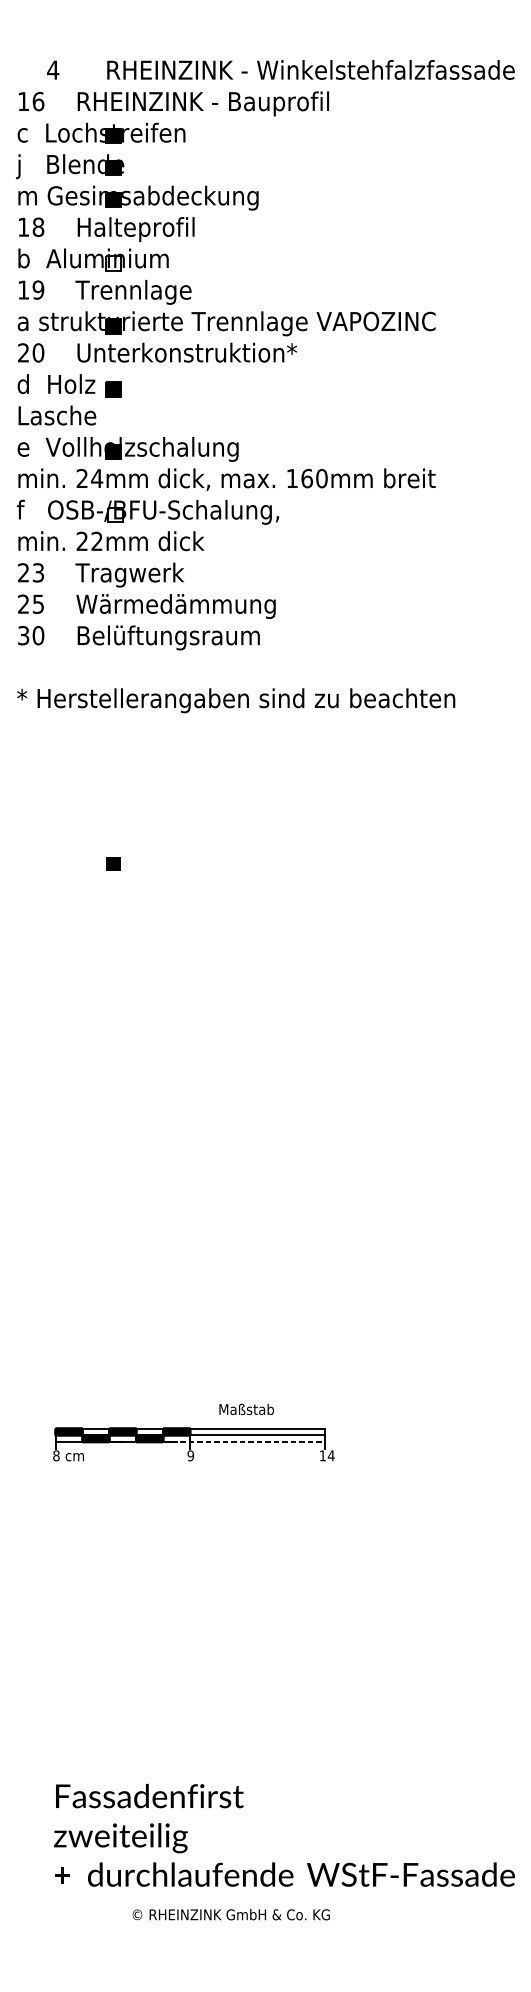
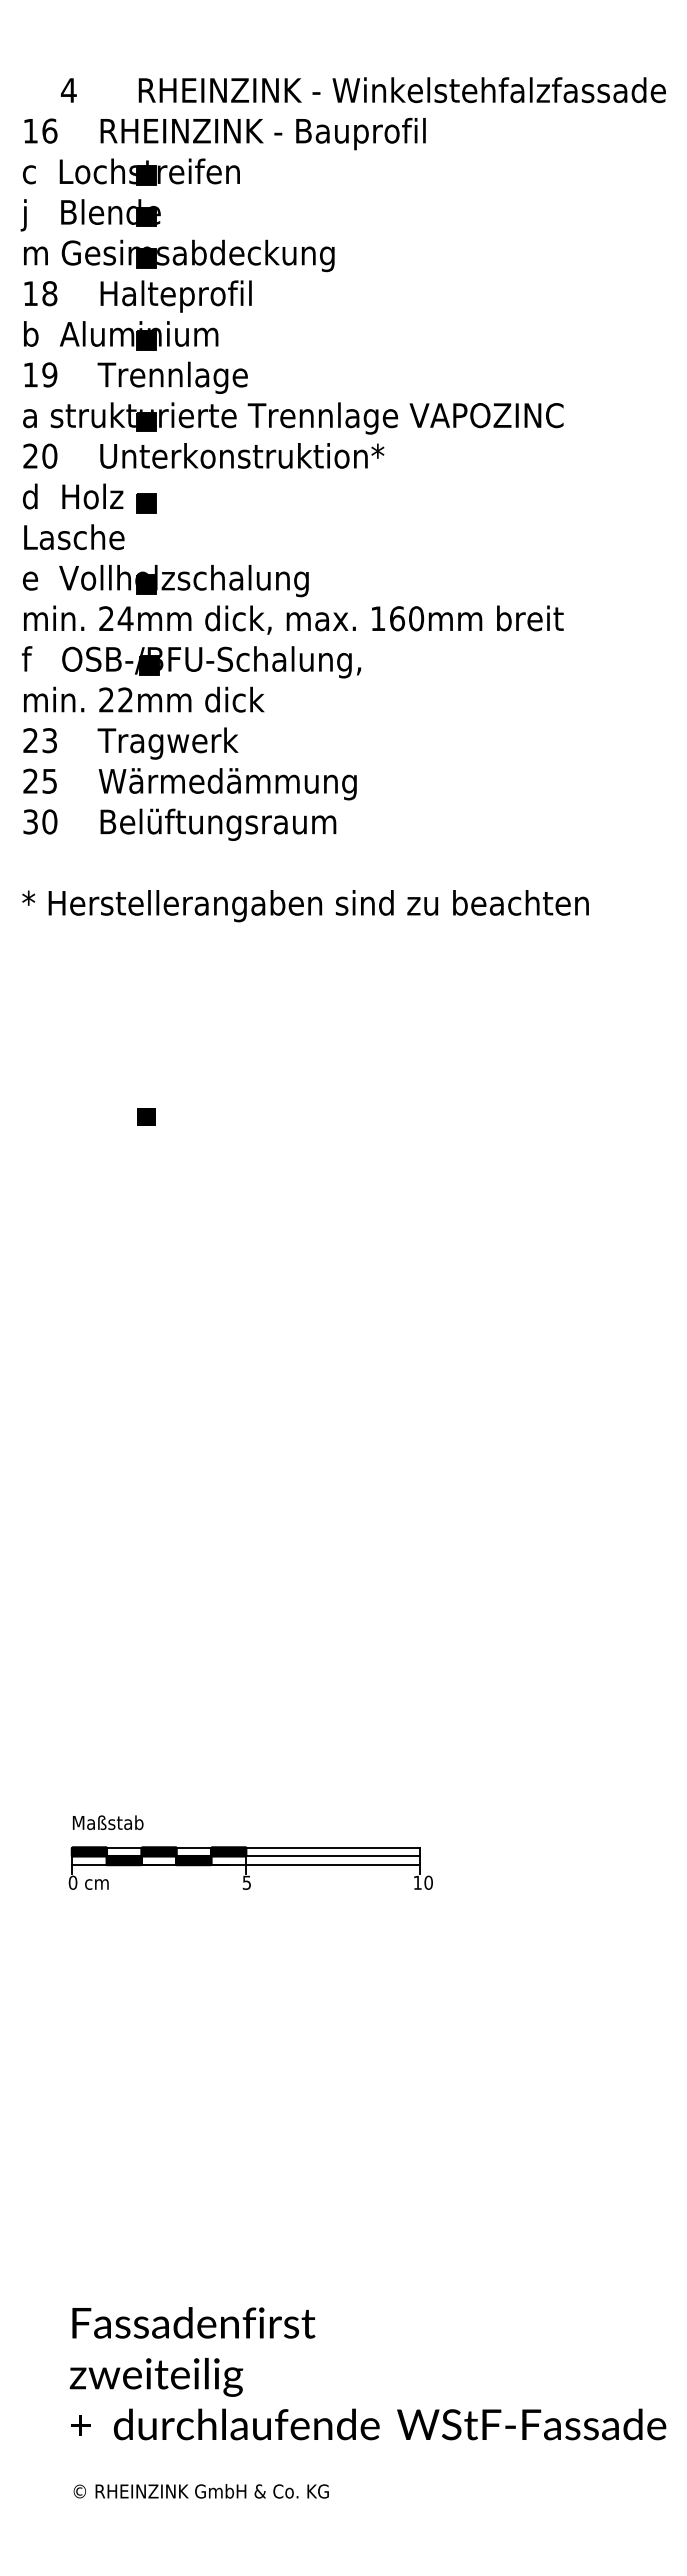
fill: (113, 263) -> (146, 340), added
fill: (114, 514) -> (148, 665), added
text: (246, 1409) -> (108, 1822), moved
line: (244, 1441) -> (316, 1864), dashed -> solid
text: (55, 1455) -> (72, 1882), 8 -> 0
text: (190, 1455) -> (246, 1882), 9 -> 5
text: (331, 1455) -> (428, 1882), 14 -> 10
text: (230, 1914) -> (200, 2491), moved

